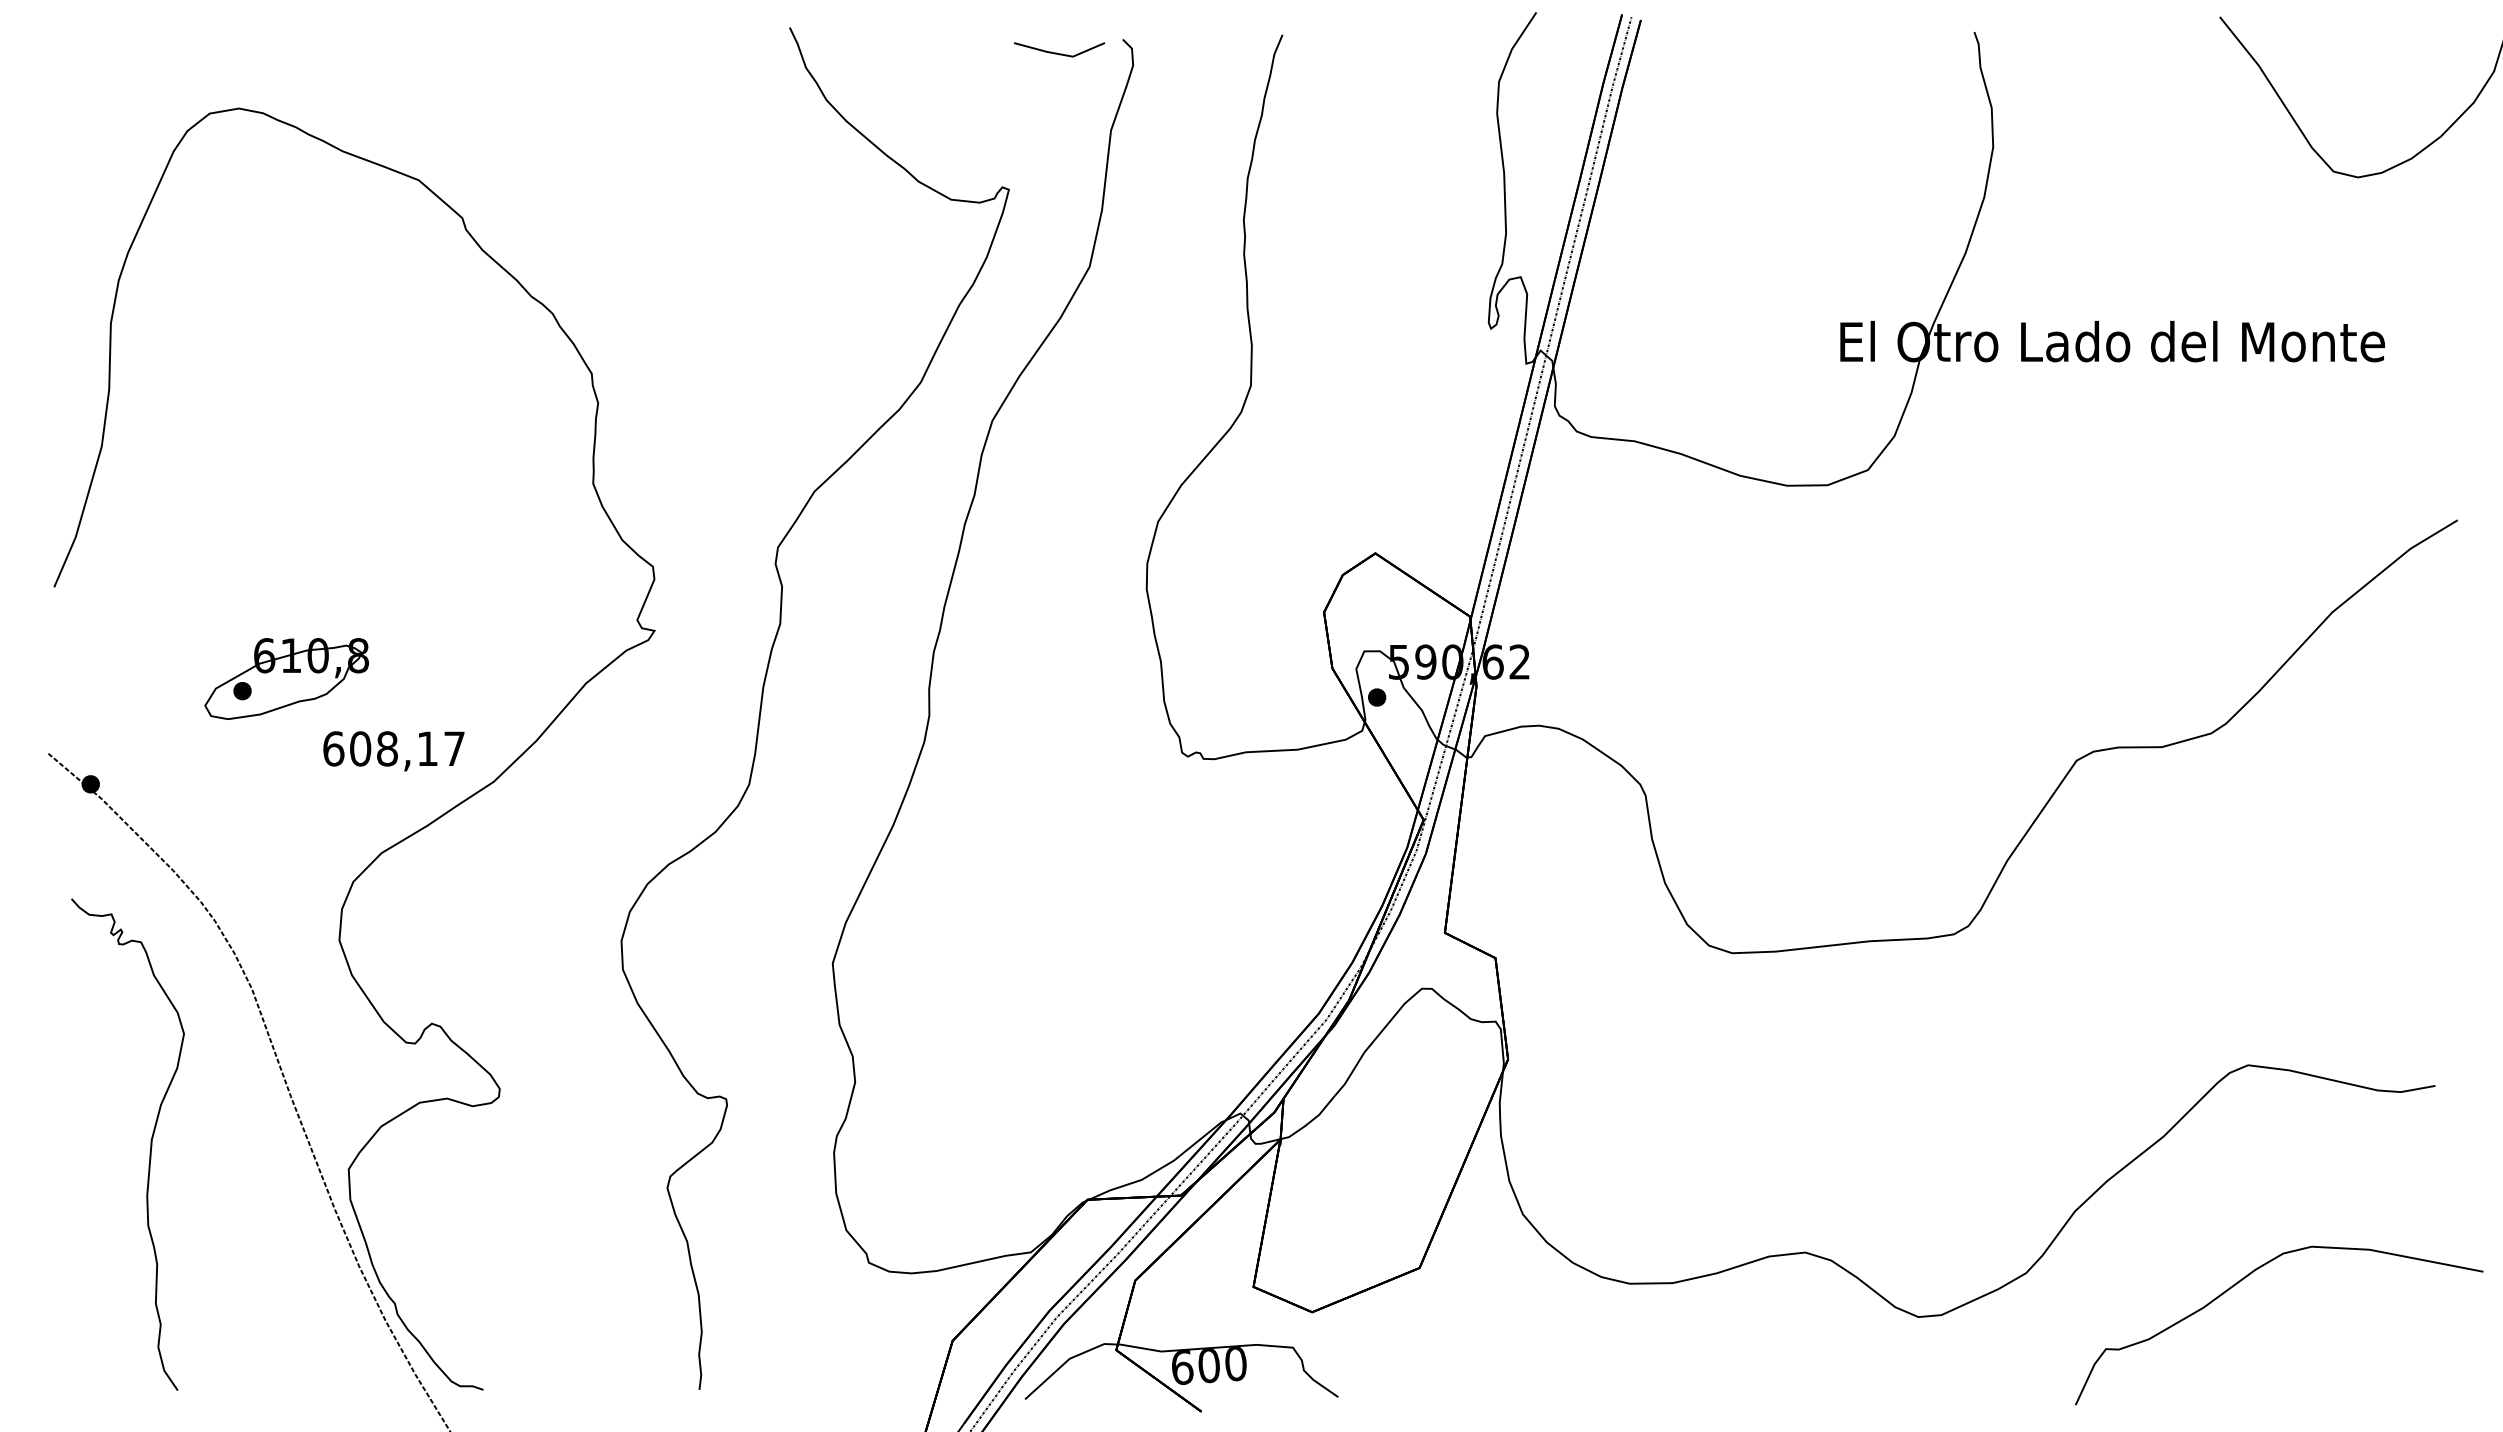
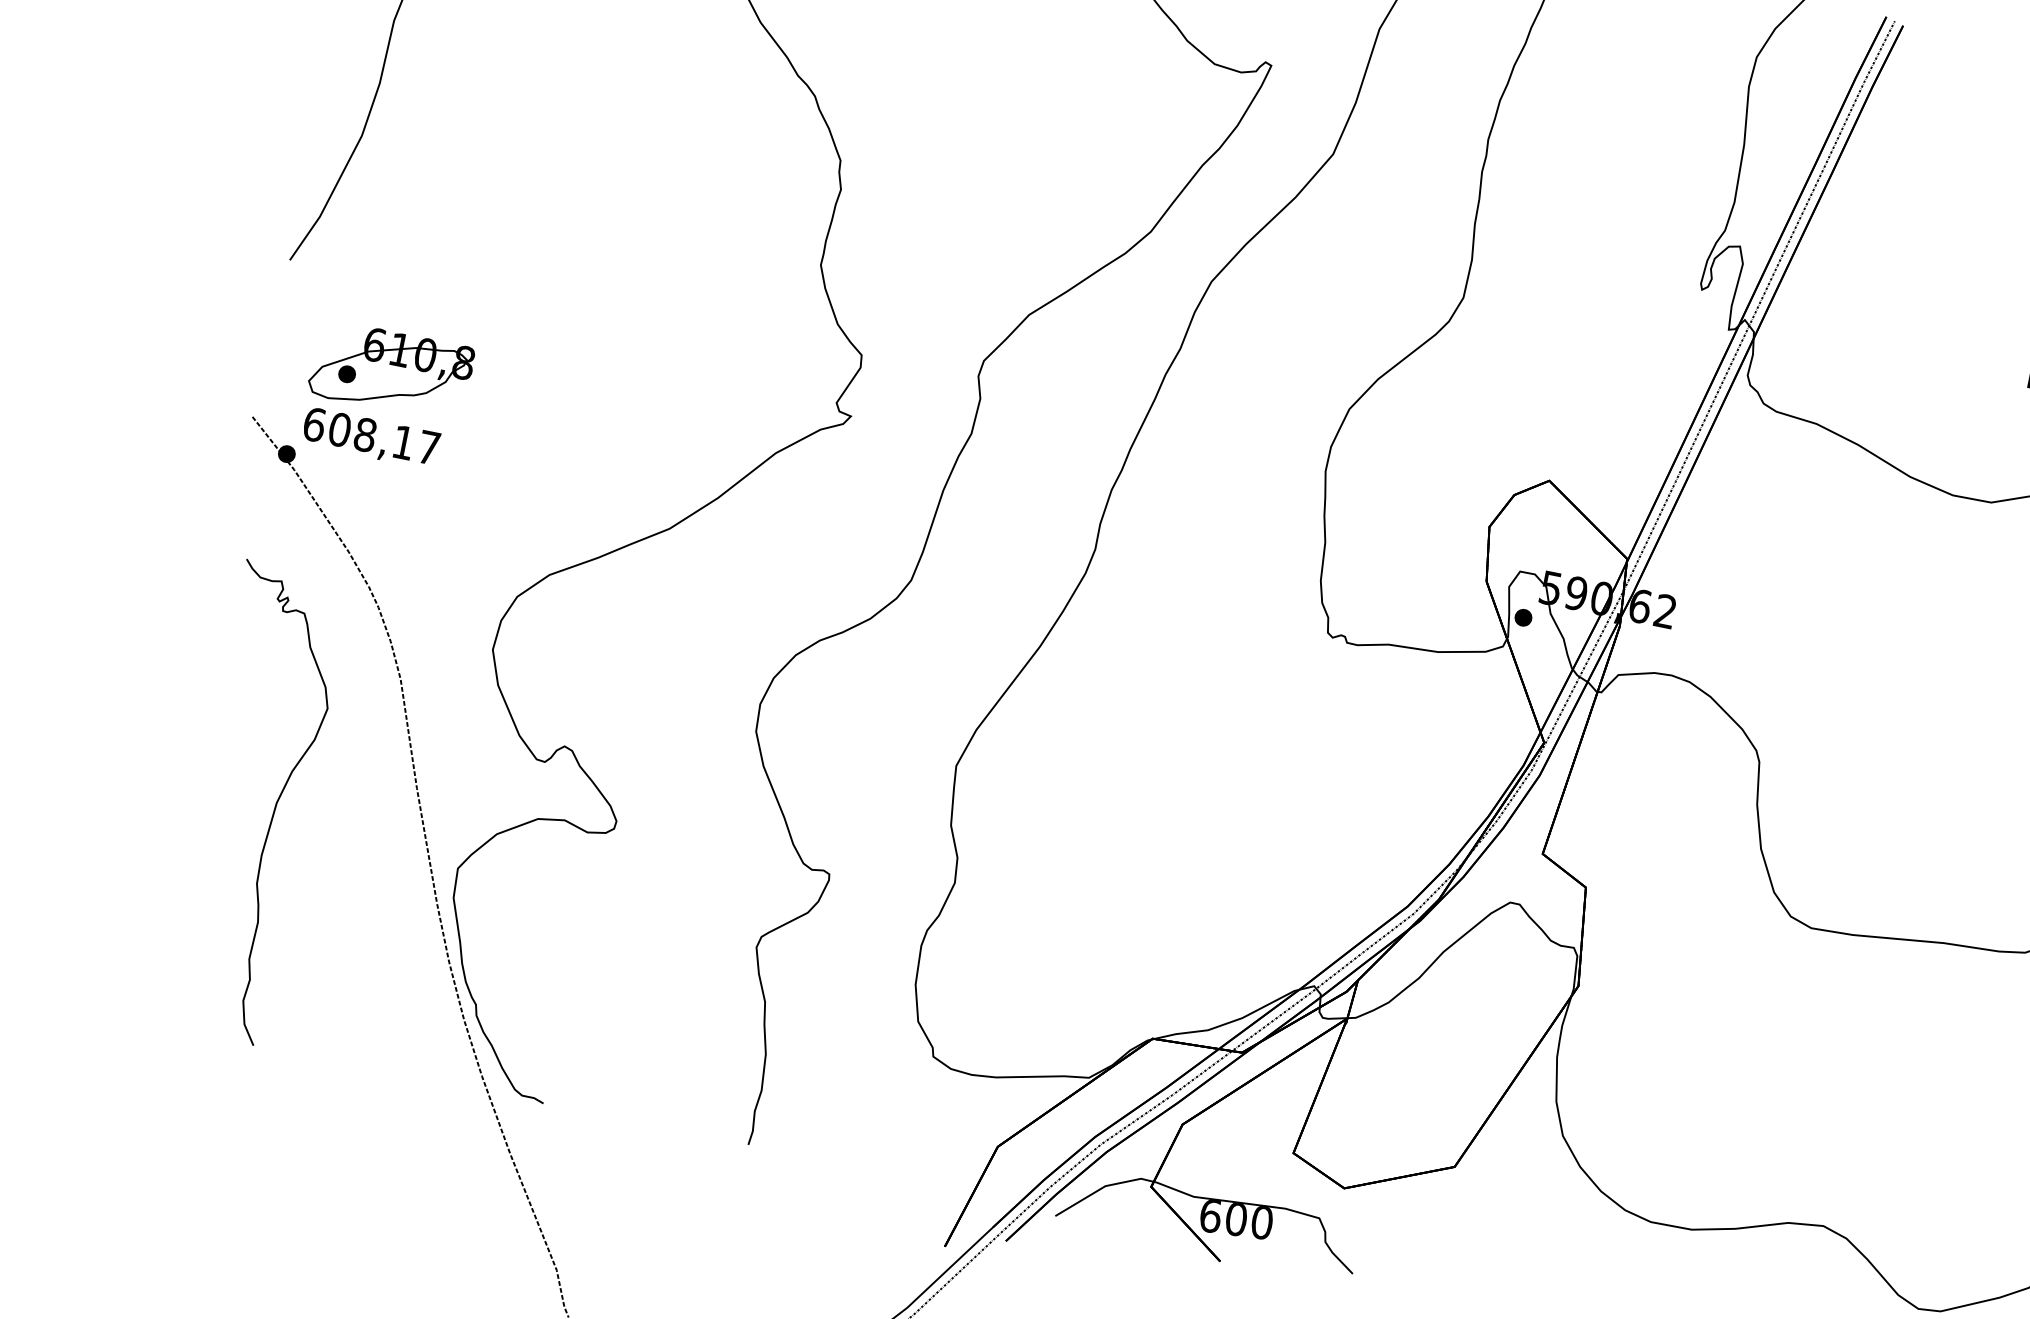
part: (286, 678) -> (391, 370), moved
text: (393, 751) -> (370, 438), moved

